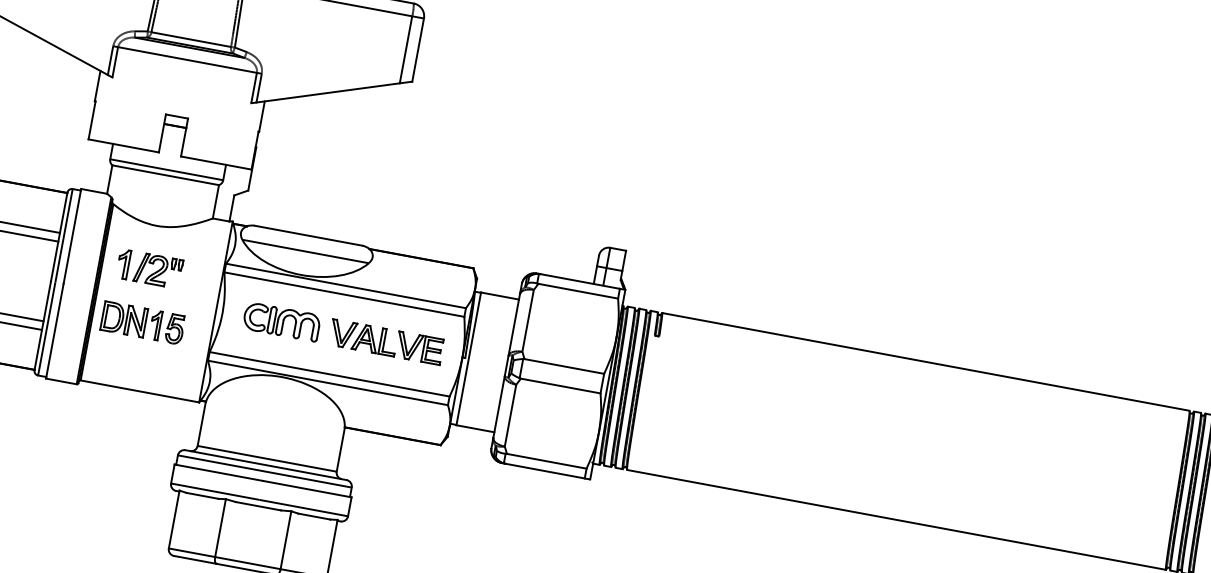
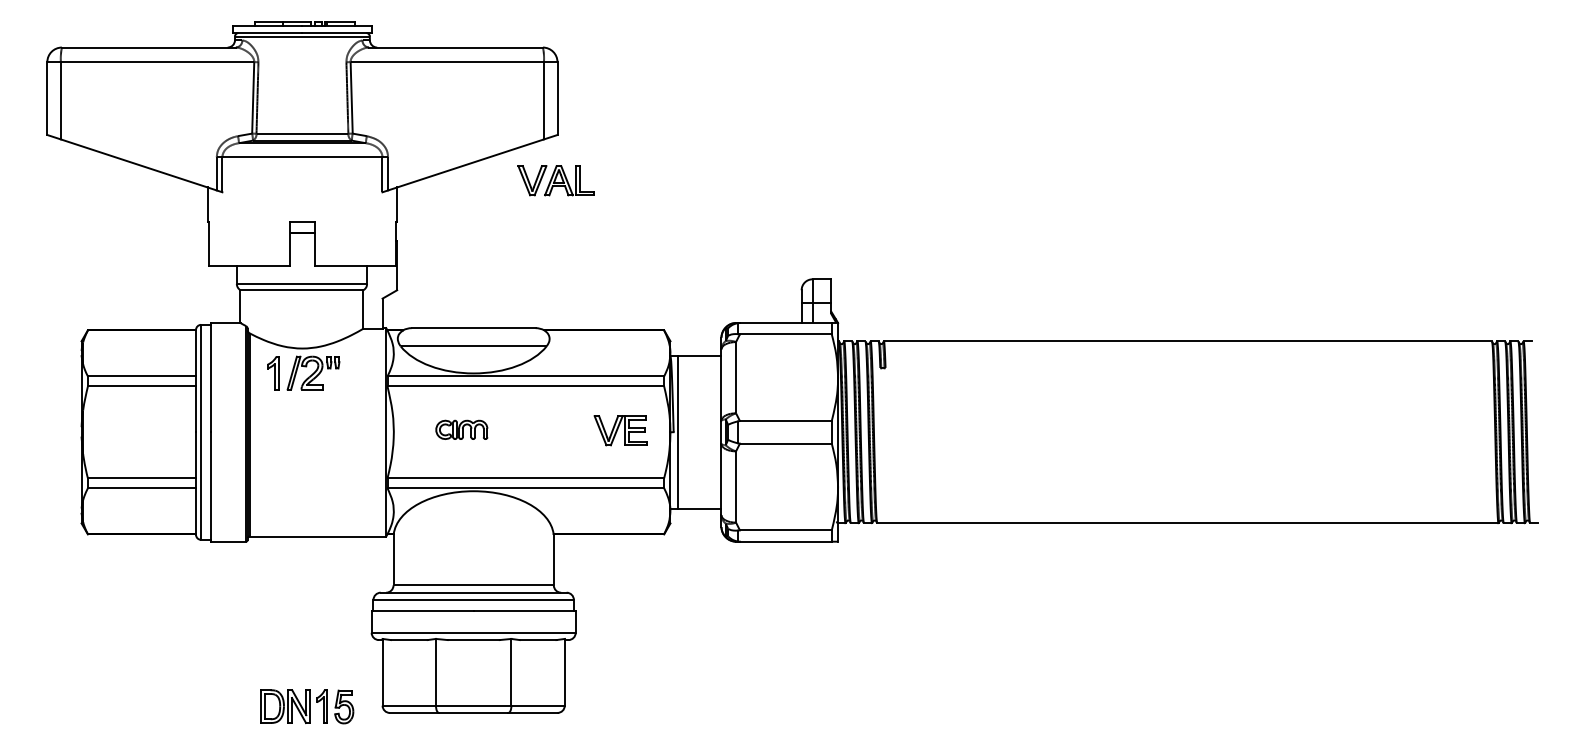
part: (149, 268) -> (303, 372), moved
part: (281, 321) -> (461, 429), size x0.6
part: (143, 322) -> (307, 706), moved
part: (363, 337) -> (555, 180), moved

